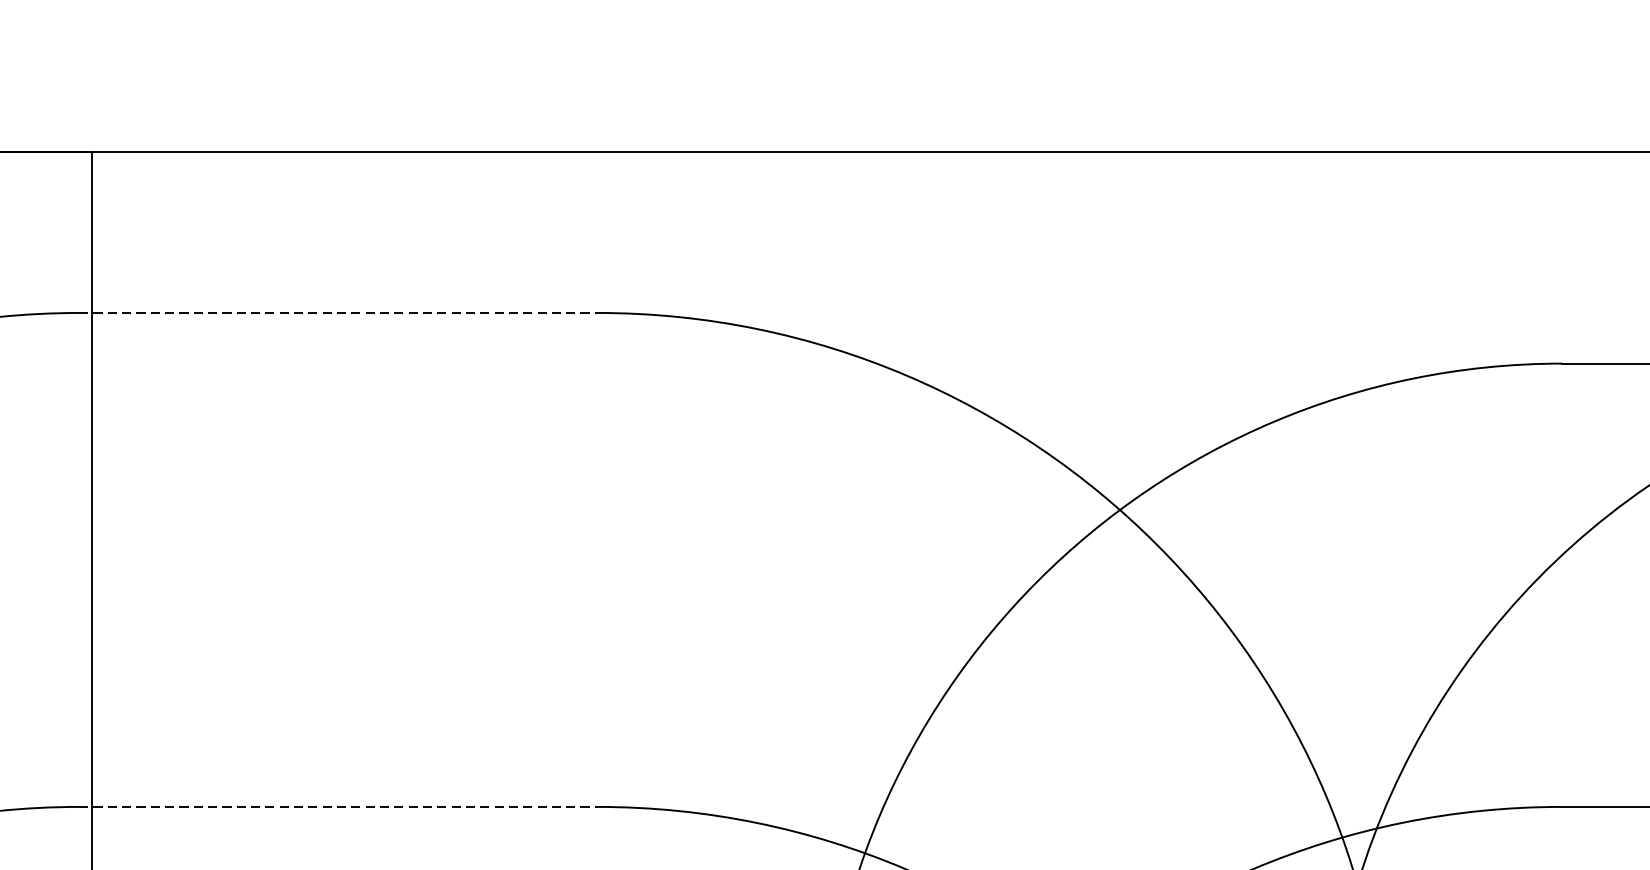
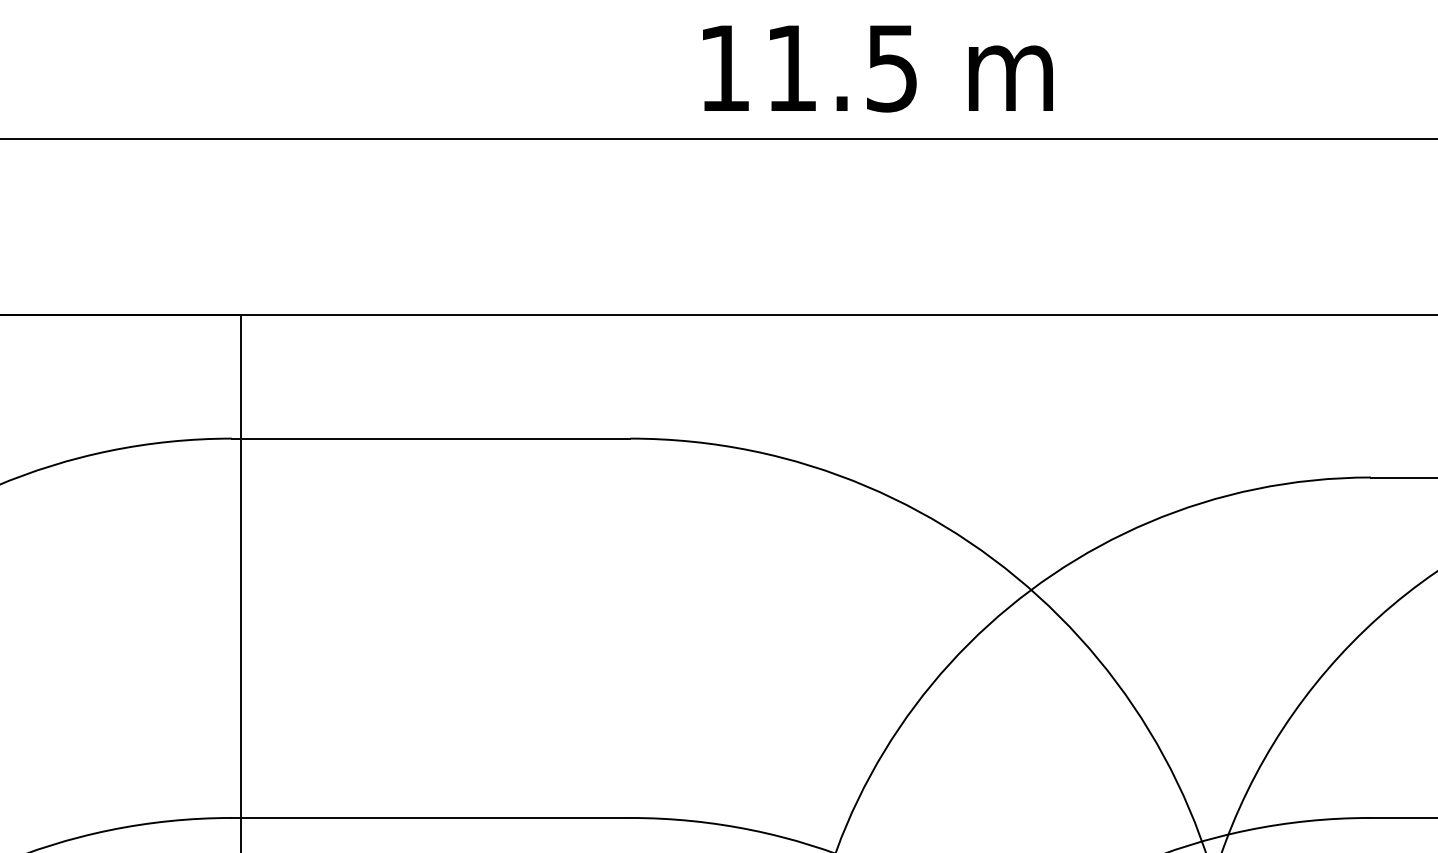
line: (339, 312) -> (431, 438), dashed -> solid
line: (339, 806) -> (431, 817), dashed -> solid

